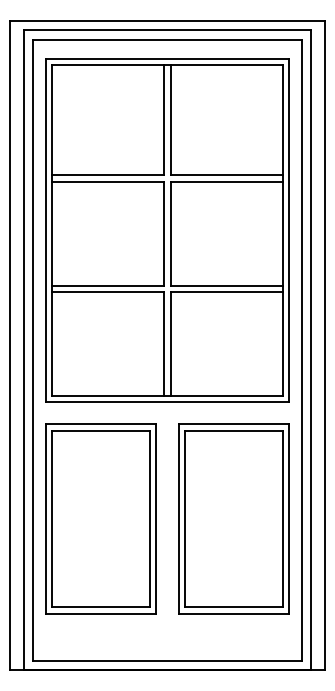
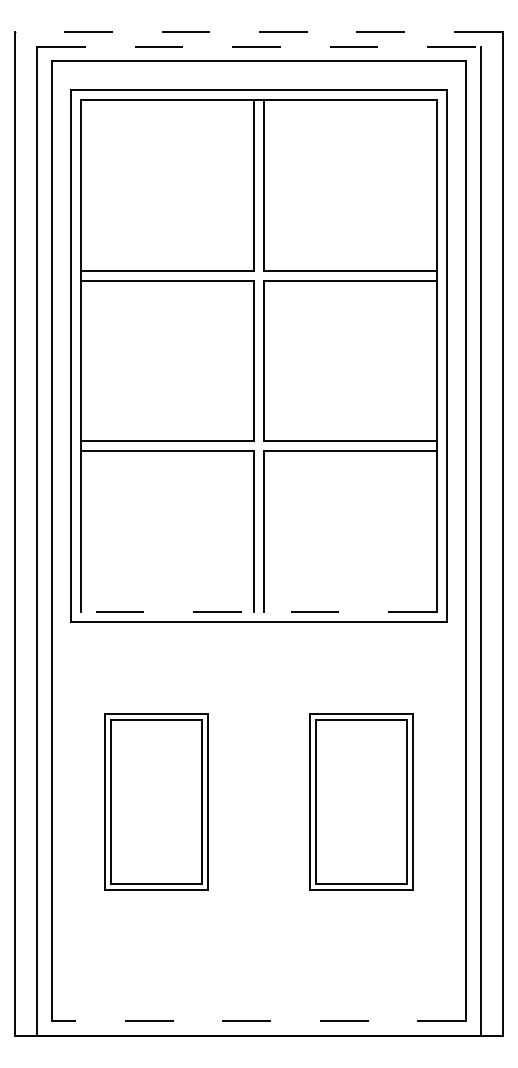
line: (167, 20) -> (259, 31), solid -> dashed
line: (167, 30) -> (259, 47), solid -> dashed
line: (167, 395) -> (259, 611), solid -> dashed
part: (100, 518) -> (155, 801), size x0.6
part: (233, 518) -> (361, 801), size x0.6
line: (167, 660) -> (259, 1020), solid -> dashed

